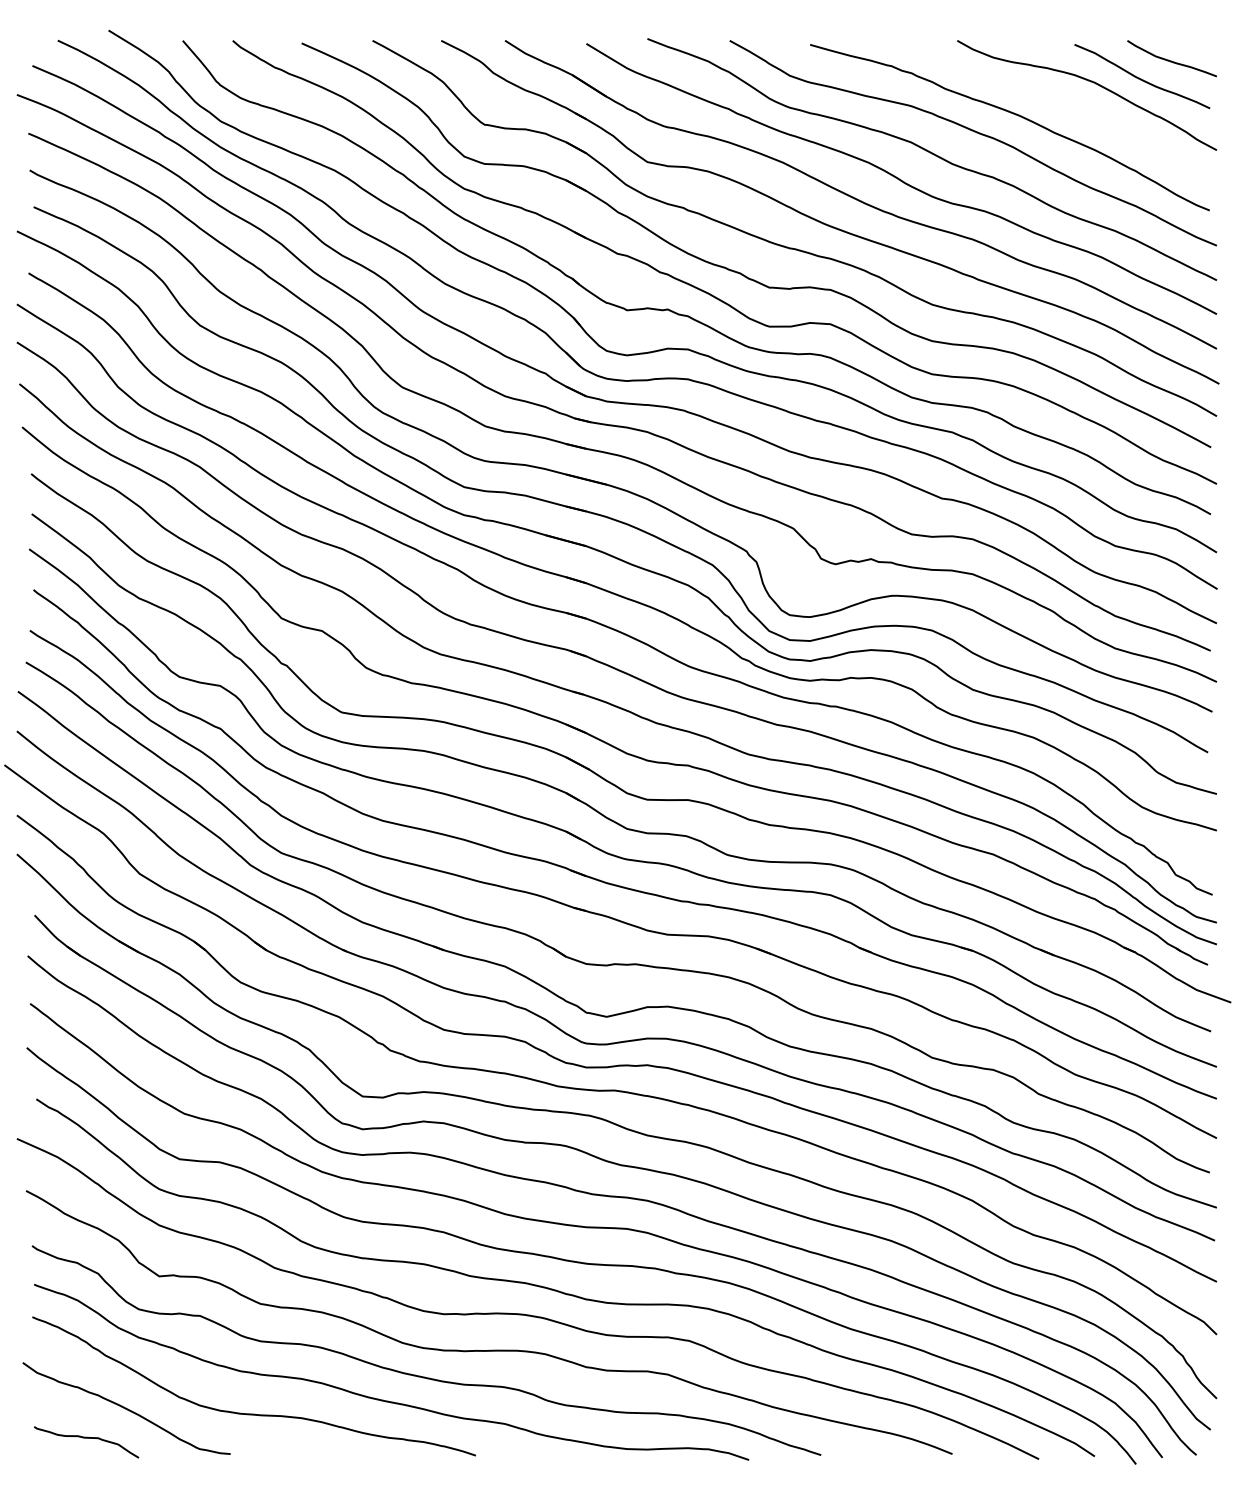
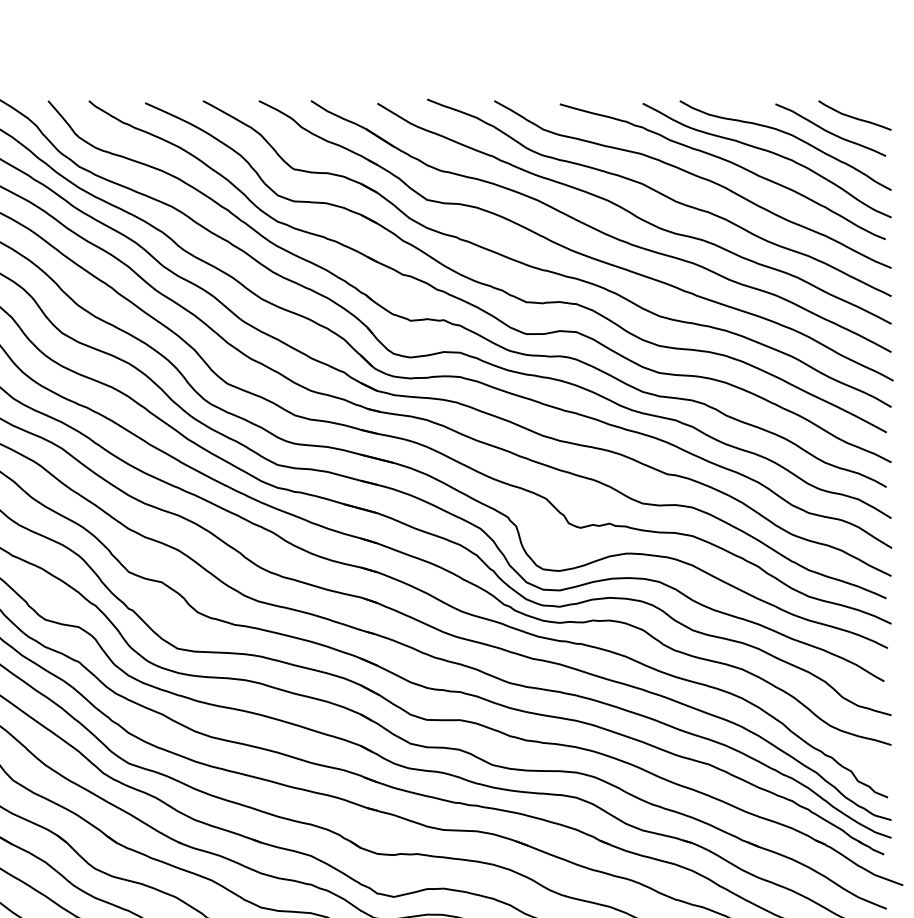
curve: (1065, 103) -> (768, 152), added

